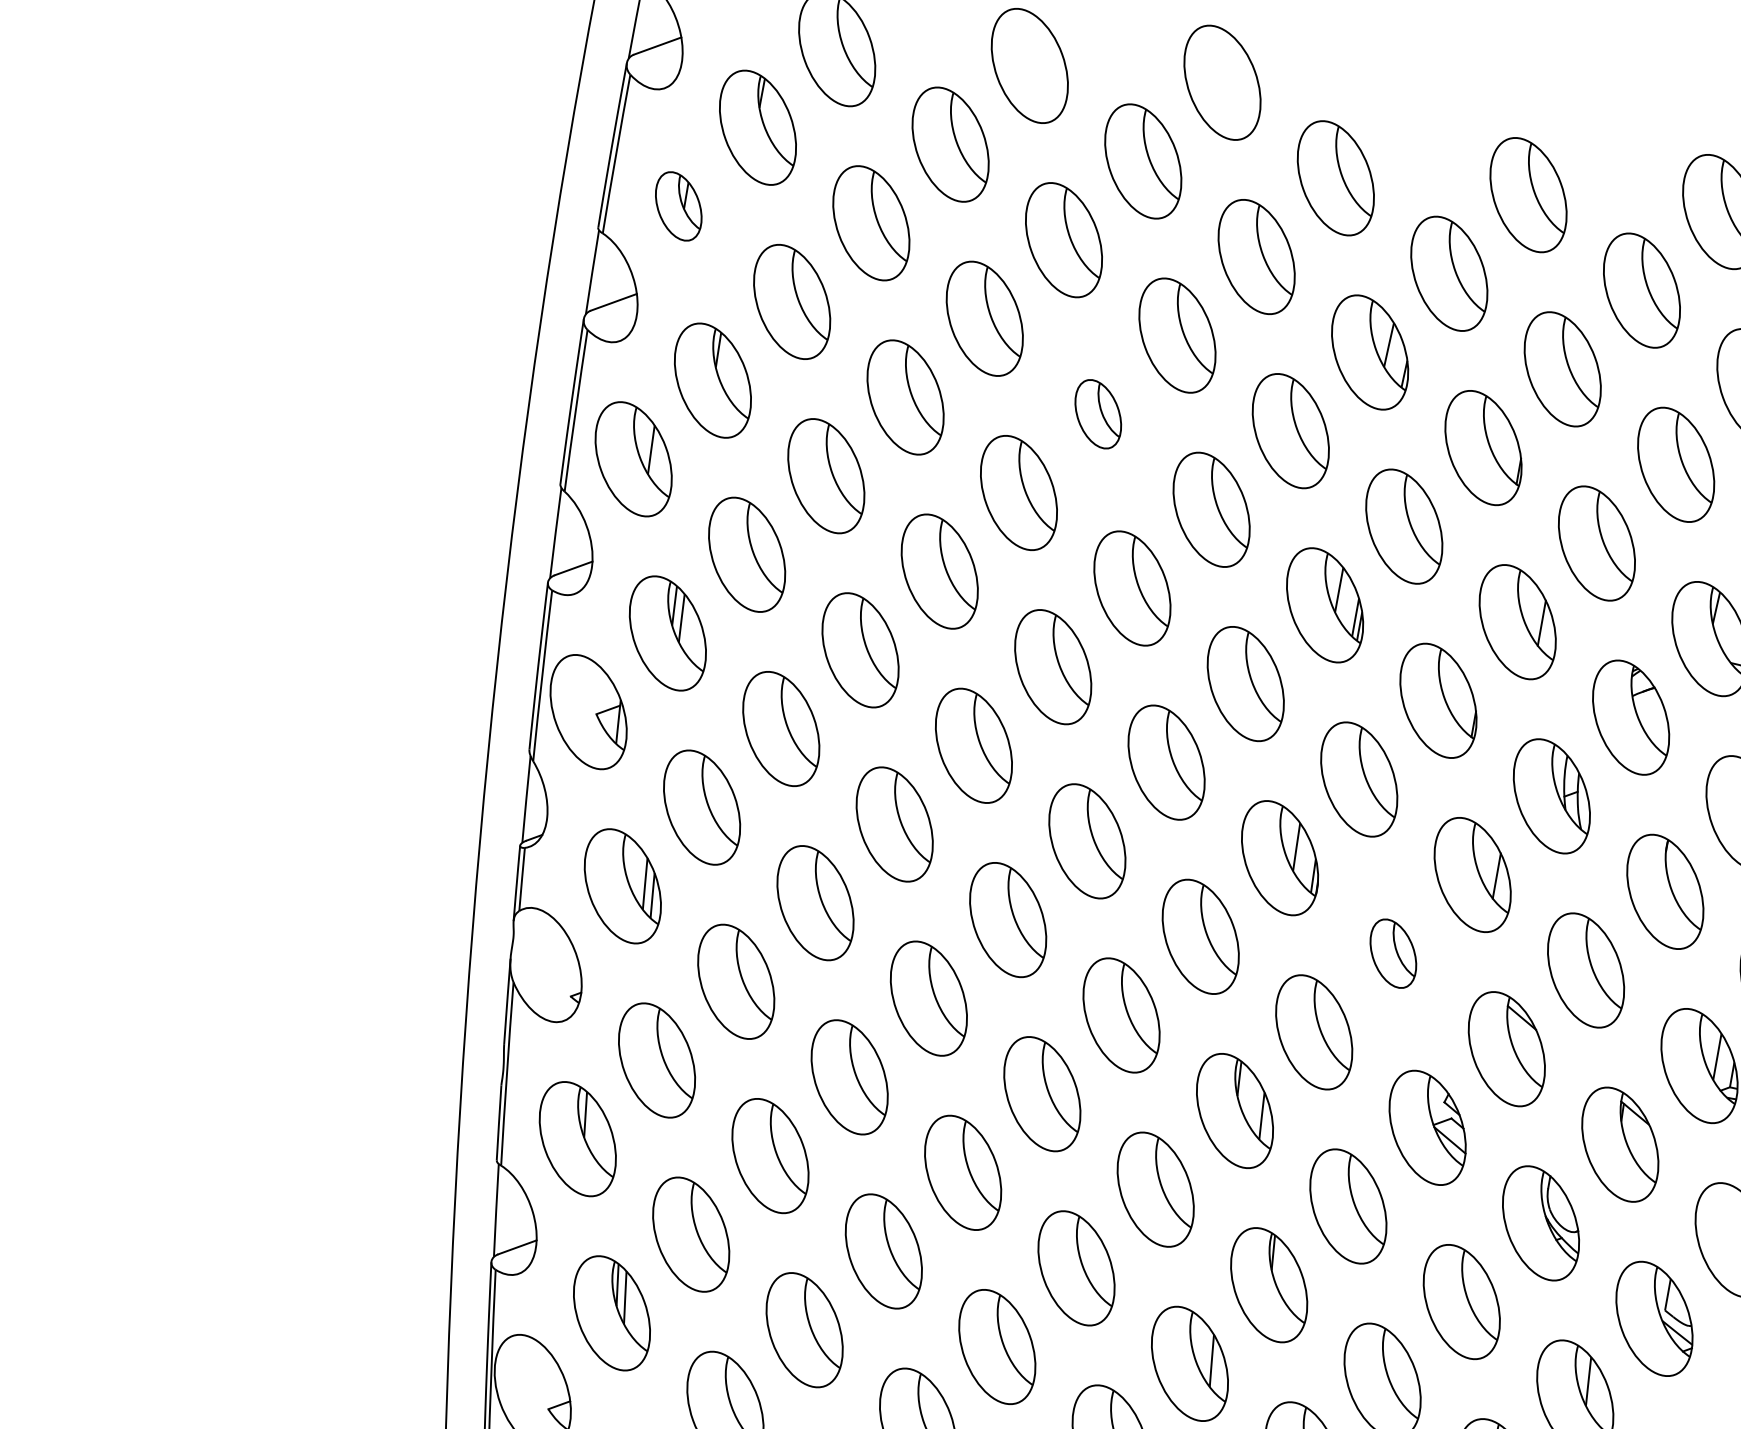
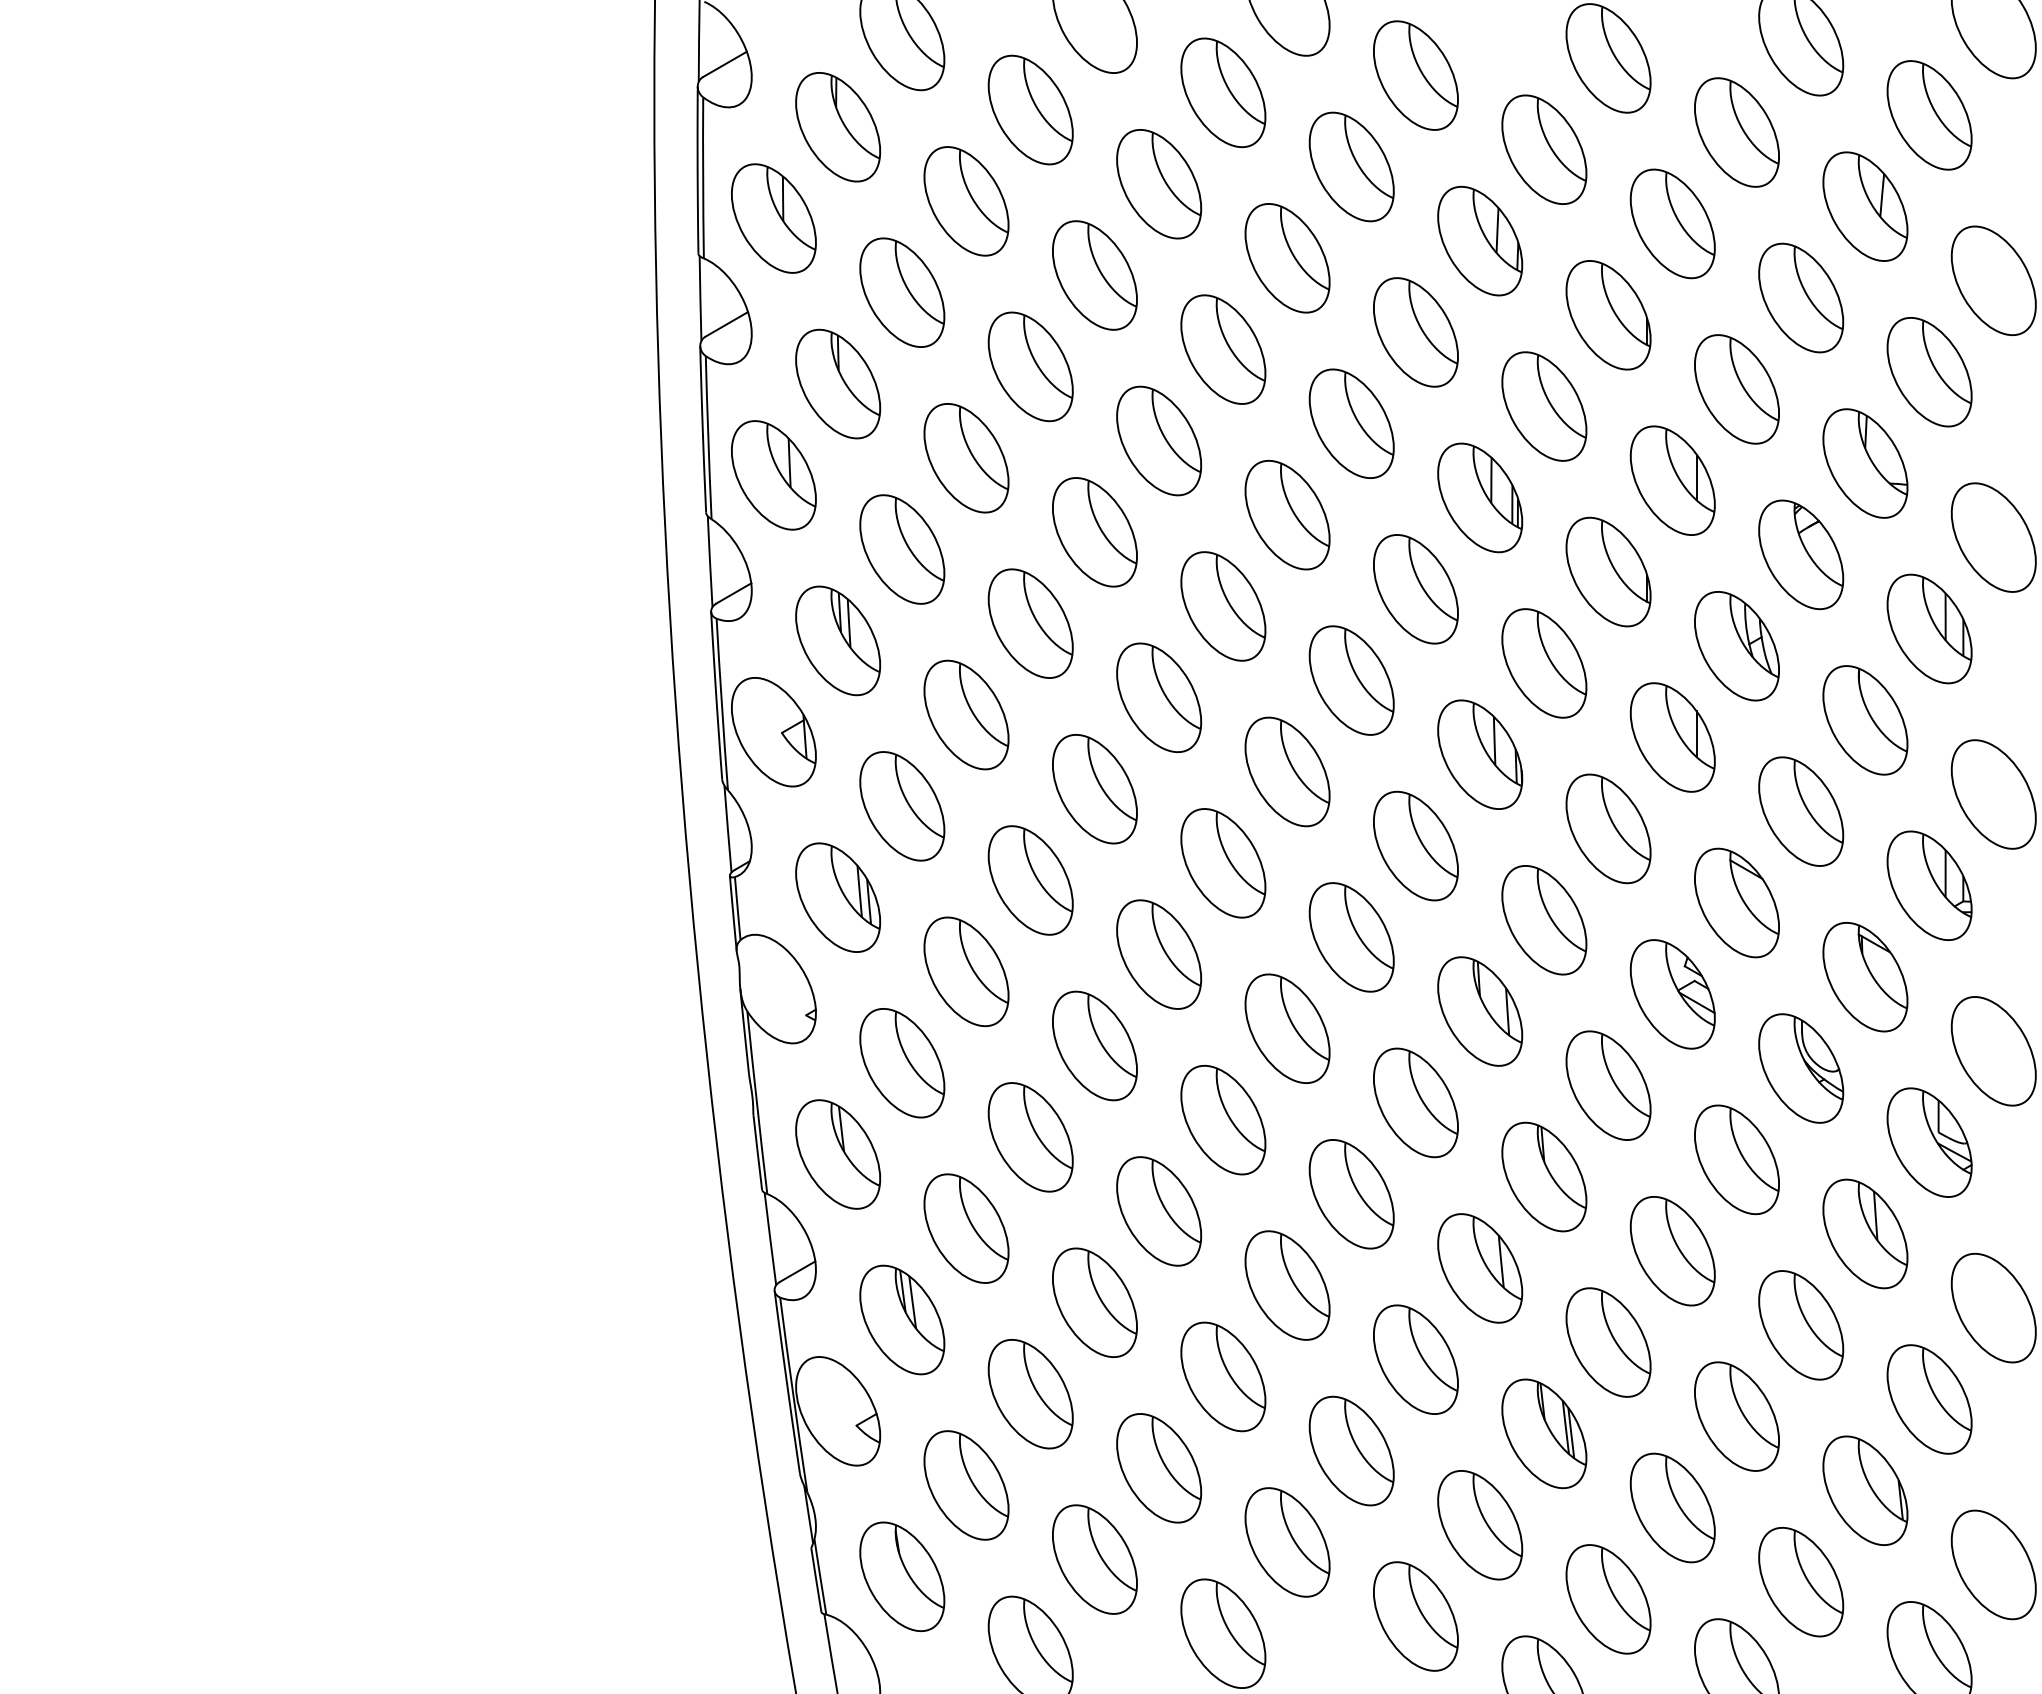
part: (678, 206) -> (773, 218), size x1.67
part: (1098, 414) -> (1223, 349), size x1.67
part: (1393, 953) -> (1608, 828), size x1.67

